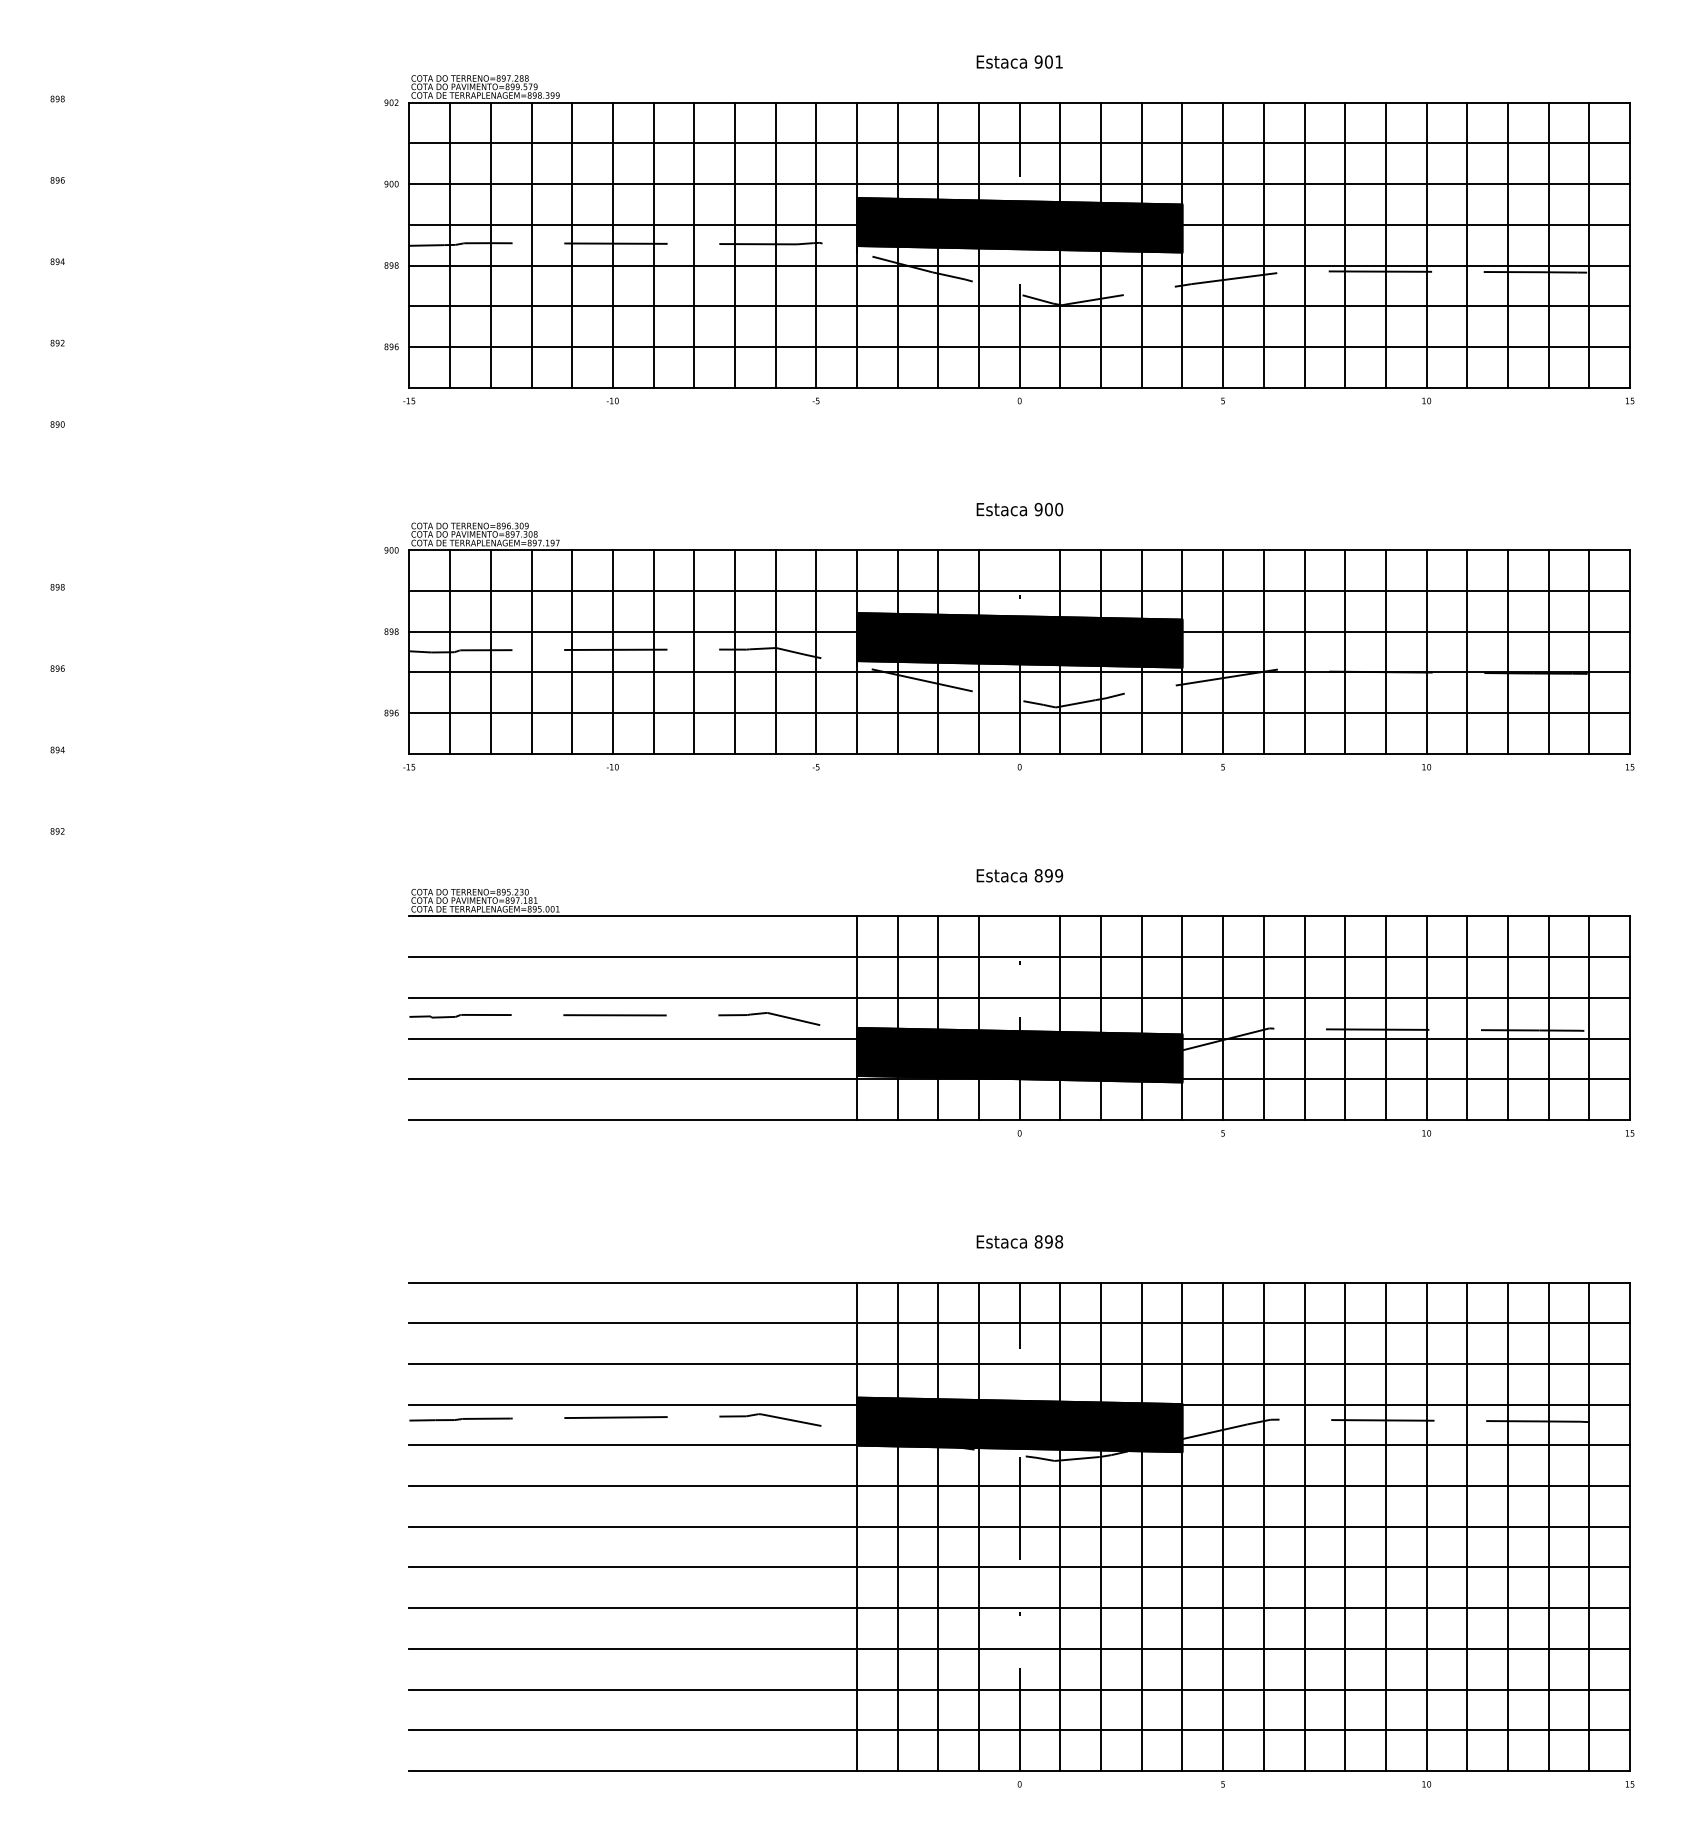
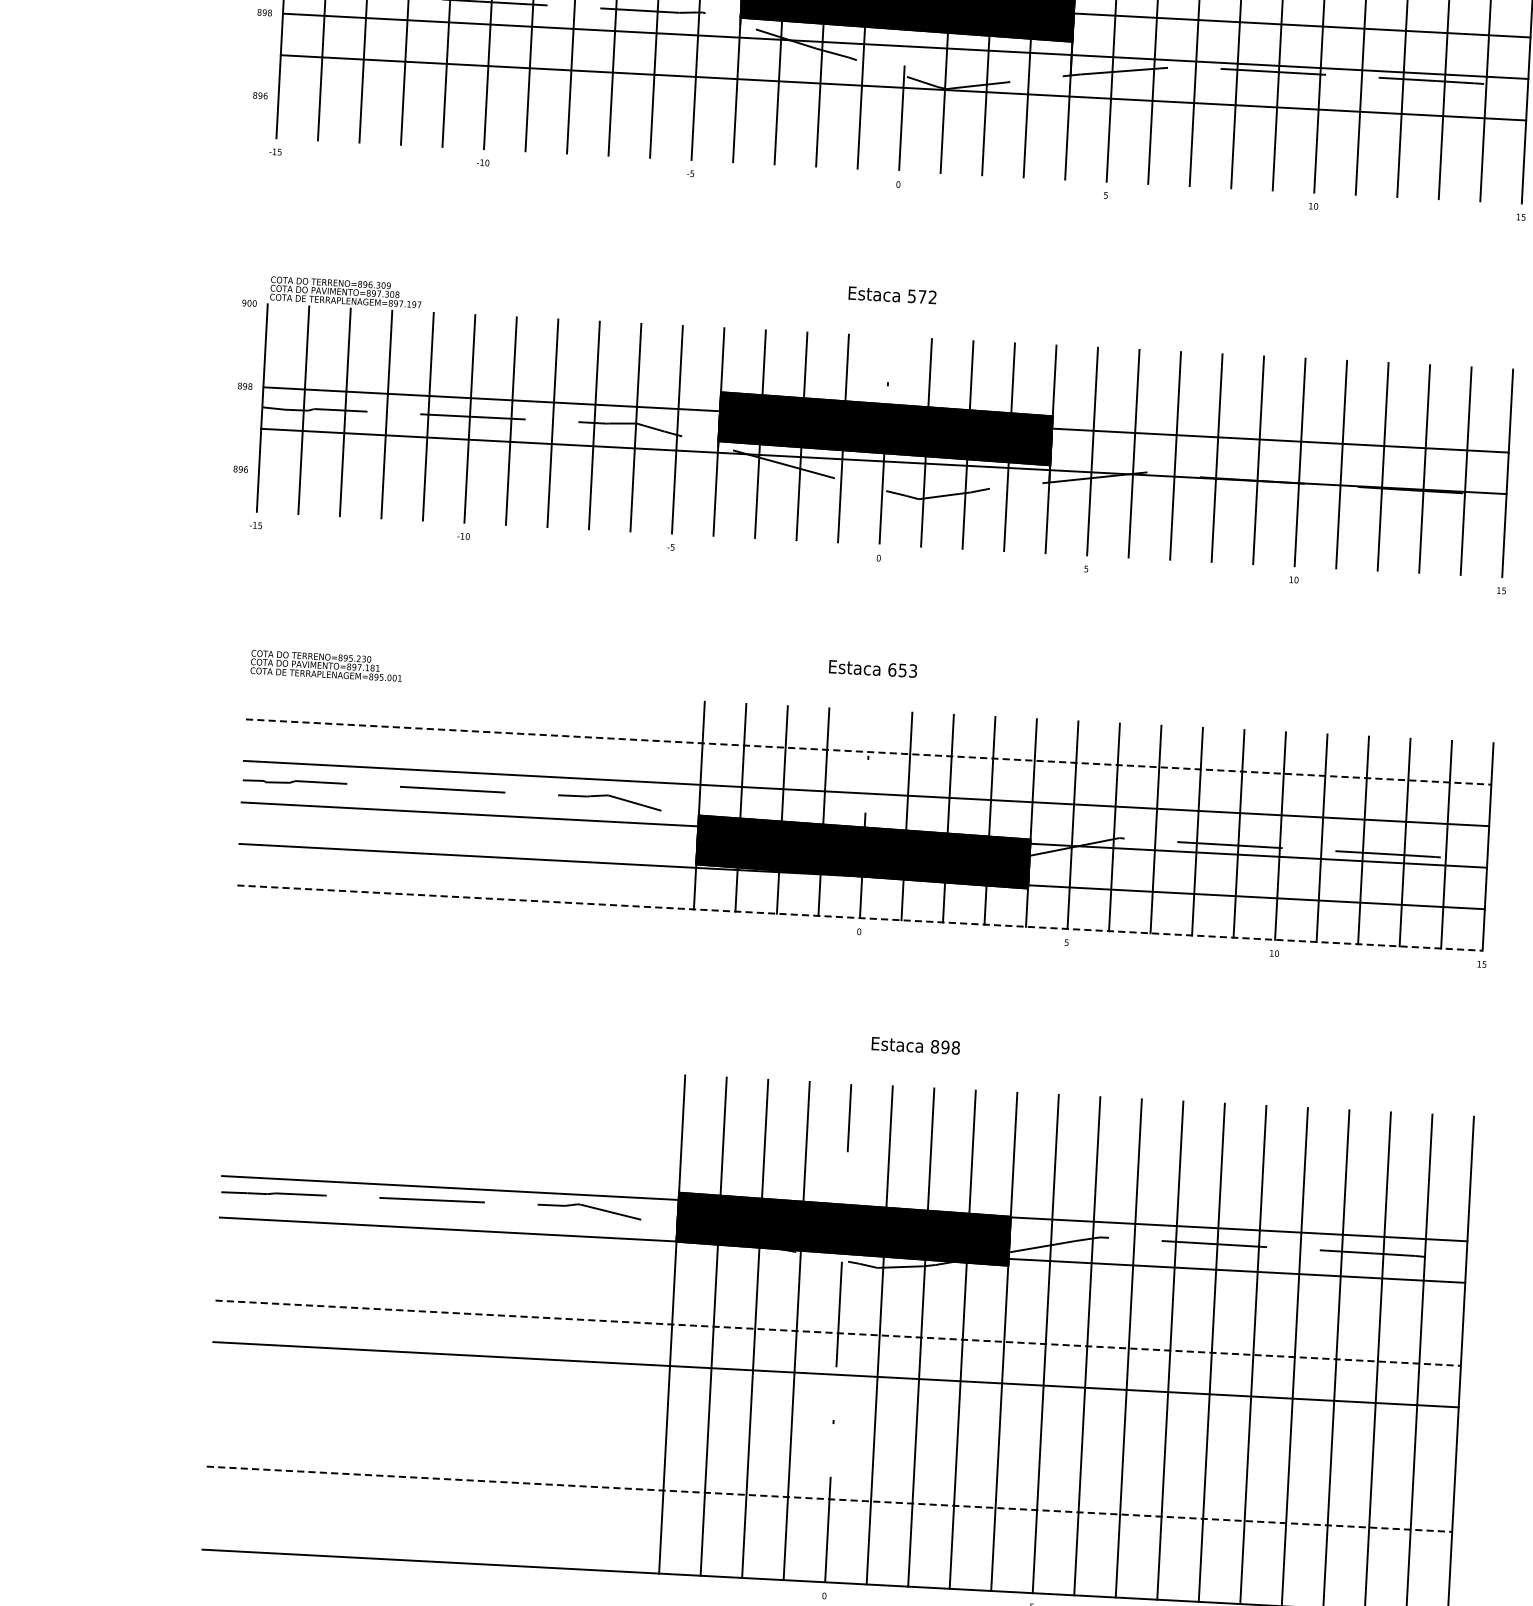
line: (1019, 346) -> (901, 128), removed
line: (1019, 387) -> (898, 170), removed
text: (1048, 509) -> (921, 296), 900 -> 572
line: (1019, 550) -> (890, 337), removed
line: (1019, 591) -> (887, 378), removed
line: (1019, 713) -> (881, 503), removed
line: (1019, 753) -> (879, 544), removed
text: (1048, 875) -> (902, 670), 899 -> 653
line: (1019, 916) -> (870, 710), removed
line: (1020, 957) -> (869, 752), solid -> dashed
line: (1020, 1119) -> (860, 917), solid -> dashed
text: (1019, 1241) -> (915, 1045), moved
line: (1019, 1282) -> (851, 1083), removed
line: (1019, 1323) -> (848, 1125), removed
line: (1019, 1364) -> (846, 1167), removed
line: (1019, 1486) -> (840, 1292), removed
line: (1020, 1526) -> (839, 1332), solid -> dashed
line: (1019, 1608) -> (833, 1416), removed
line: (1019, 1648) -> (831, 1457), removed
line: (1020, 1689) -> (830, 1499), solid -> dashed
line: (1019, 1730) -> (827, 1541), removed

